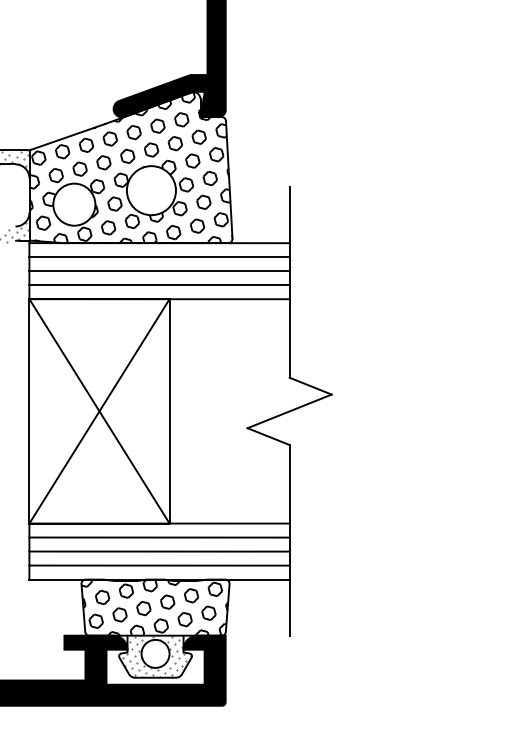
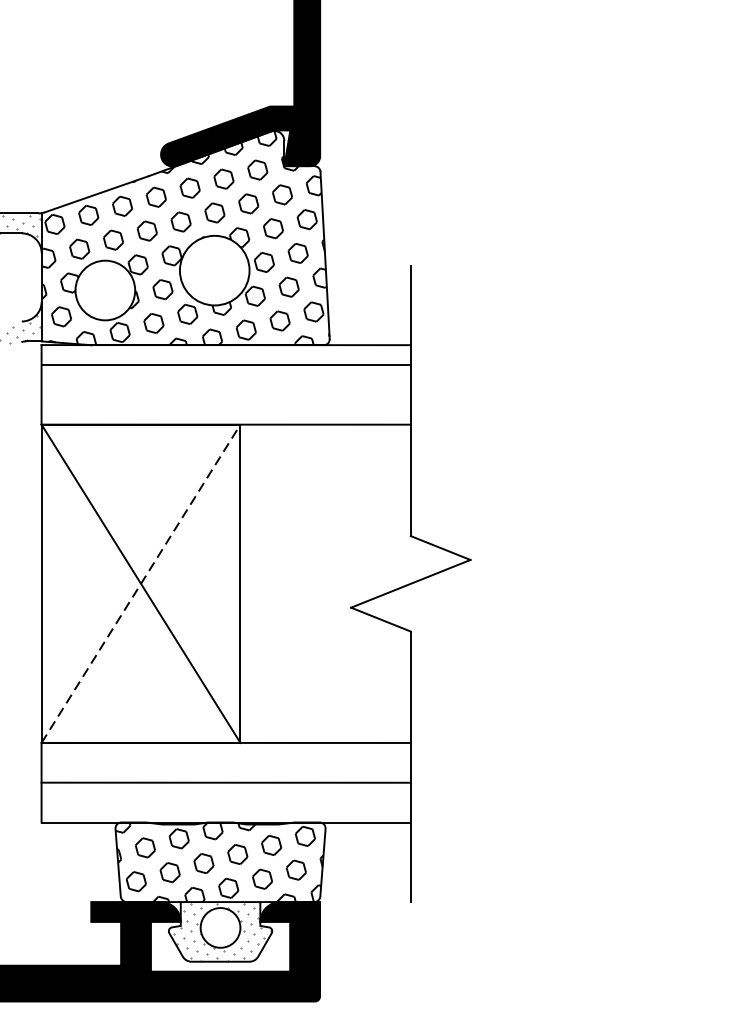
line: (159, 271) -> (226, 385), removed
line: (159, 285) -> (226, 405), removed
line: (99, 410) -> (141, 582), solid -> dashed
line: (159, 537) -> (226, 762), removed
line: (159, 565) -> (226, 802), removed

